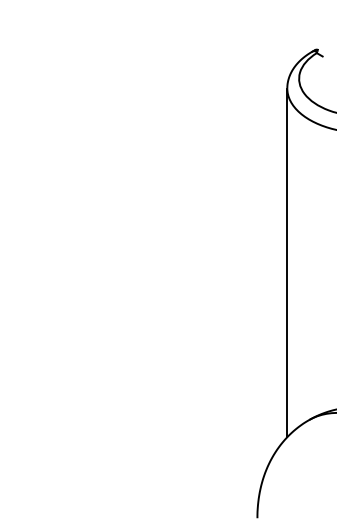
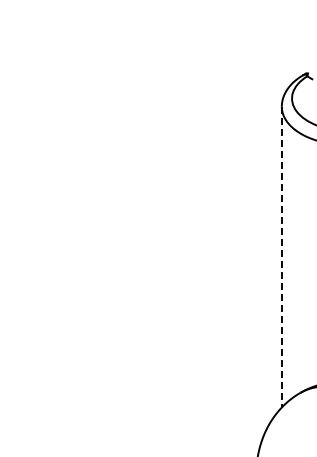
line: (286, 263) -> (281, 257), solid -> dashed

